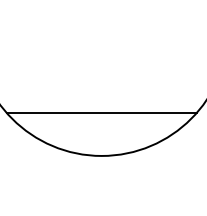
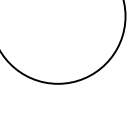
line: (100, 114) -> (57, 61), removed

